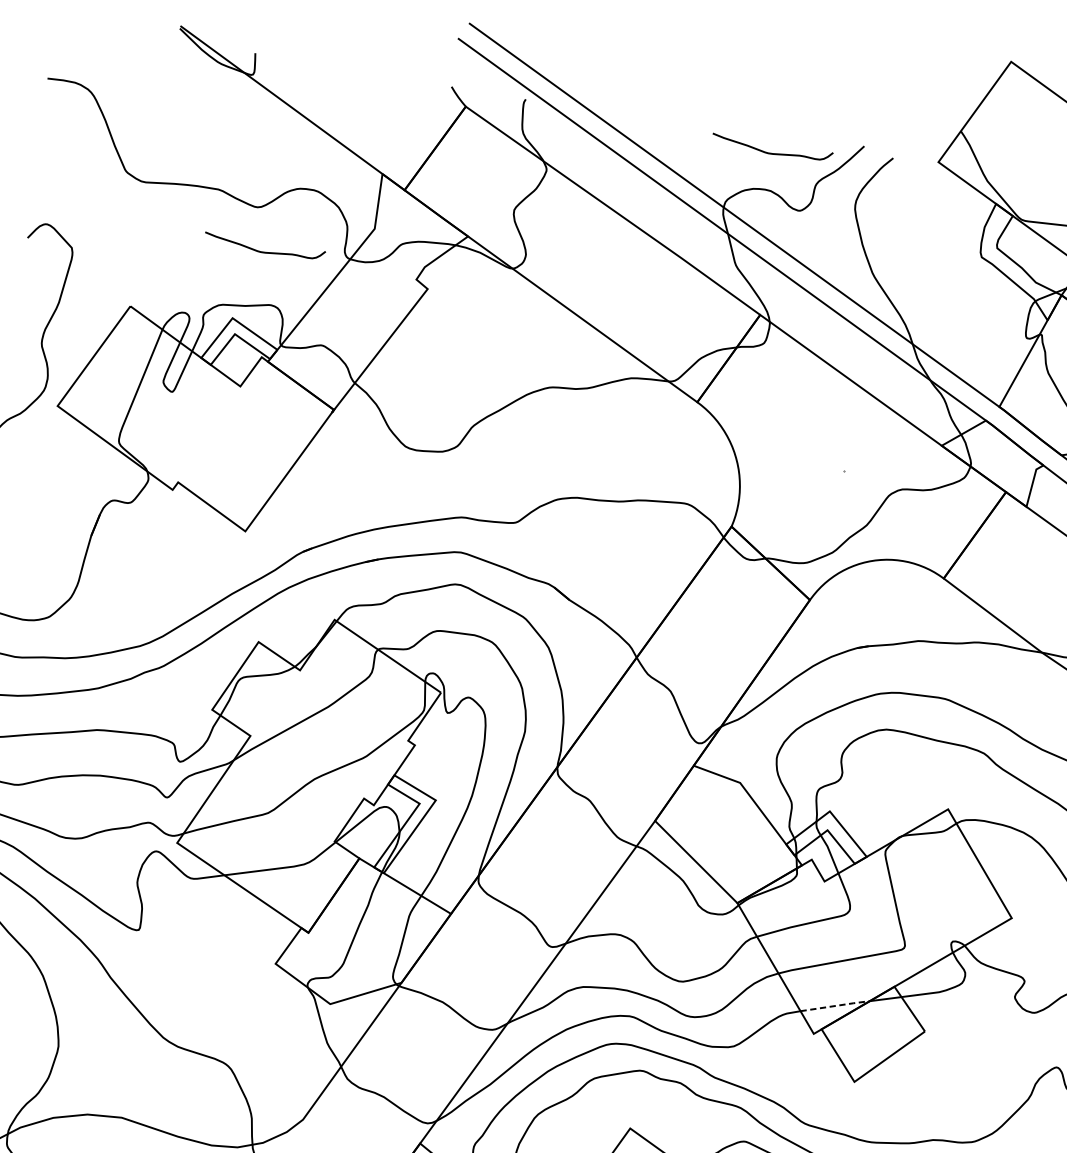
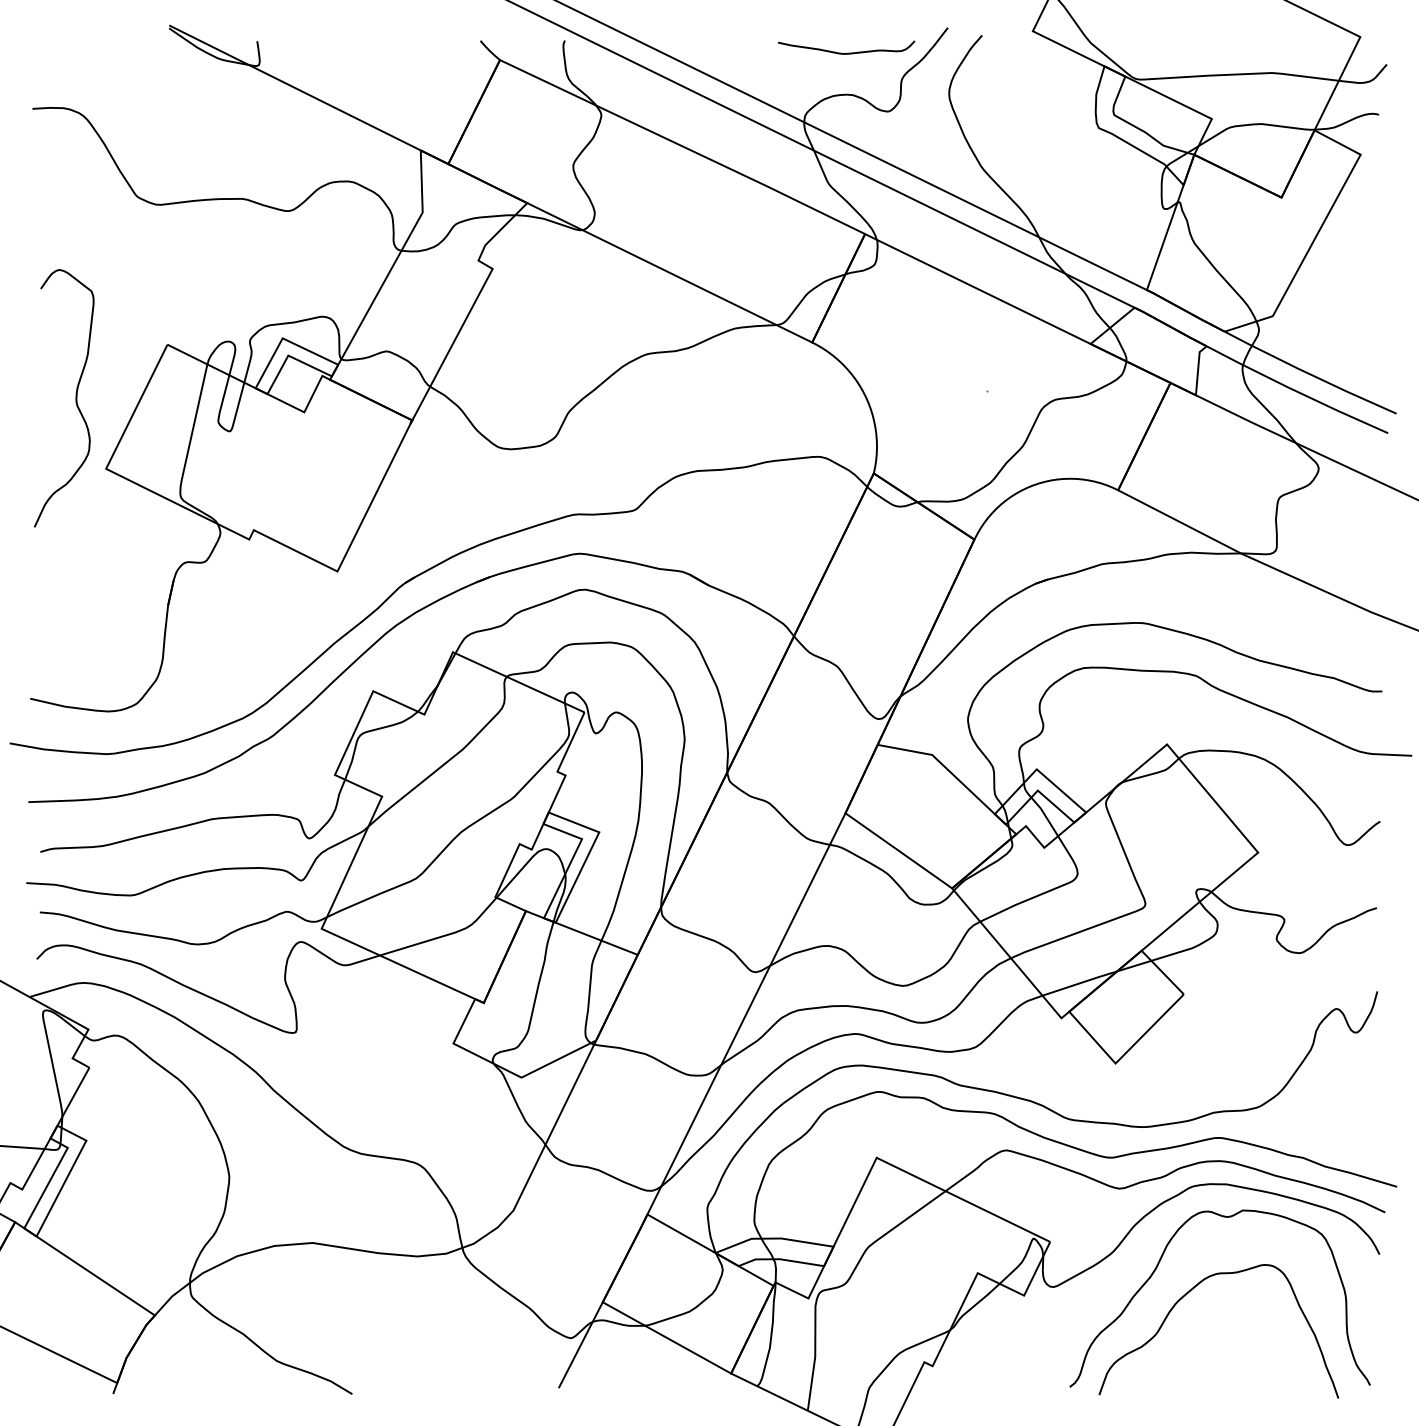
curve: (264, 251) -> (305, 258), removed
line: (835, 1006) -> (1080, 983), dashed -> solid

